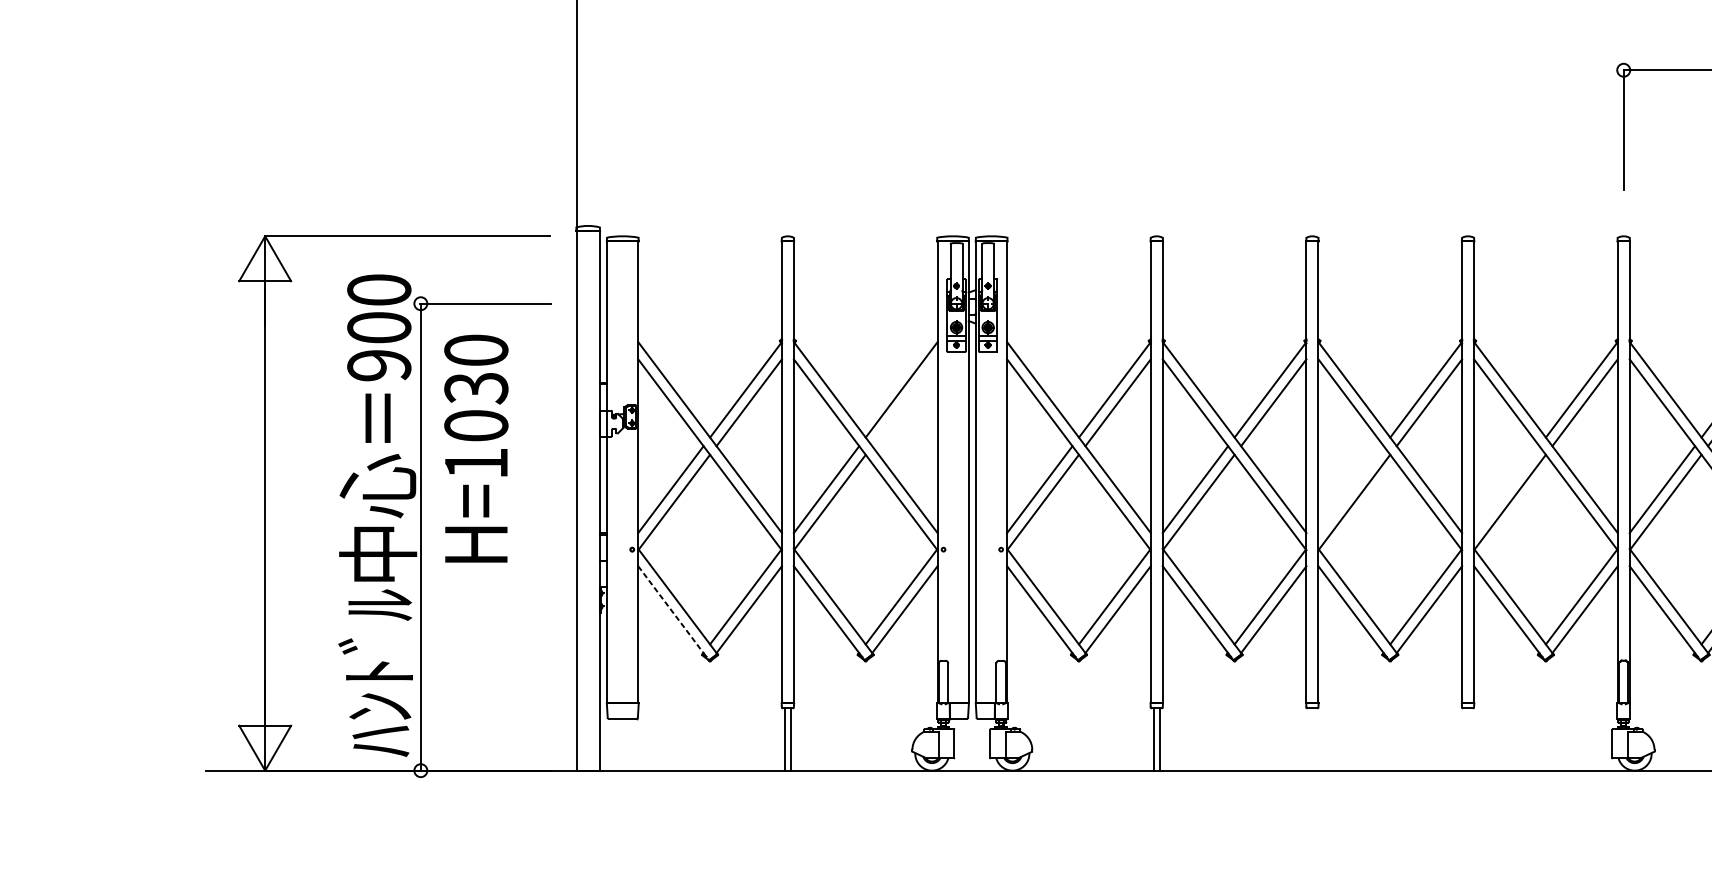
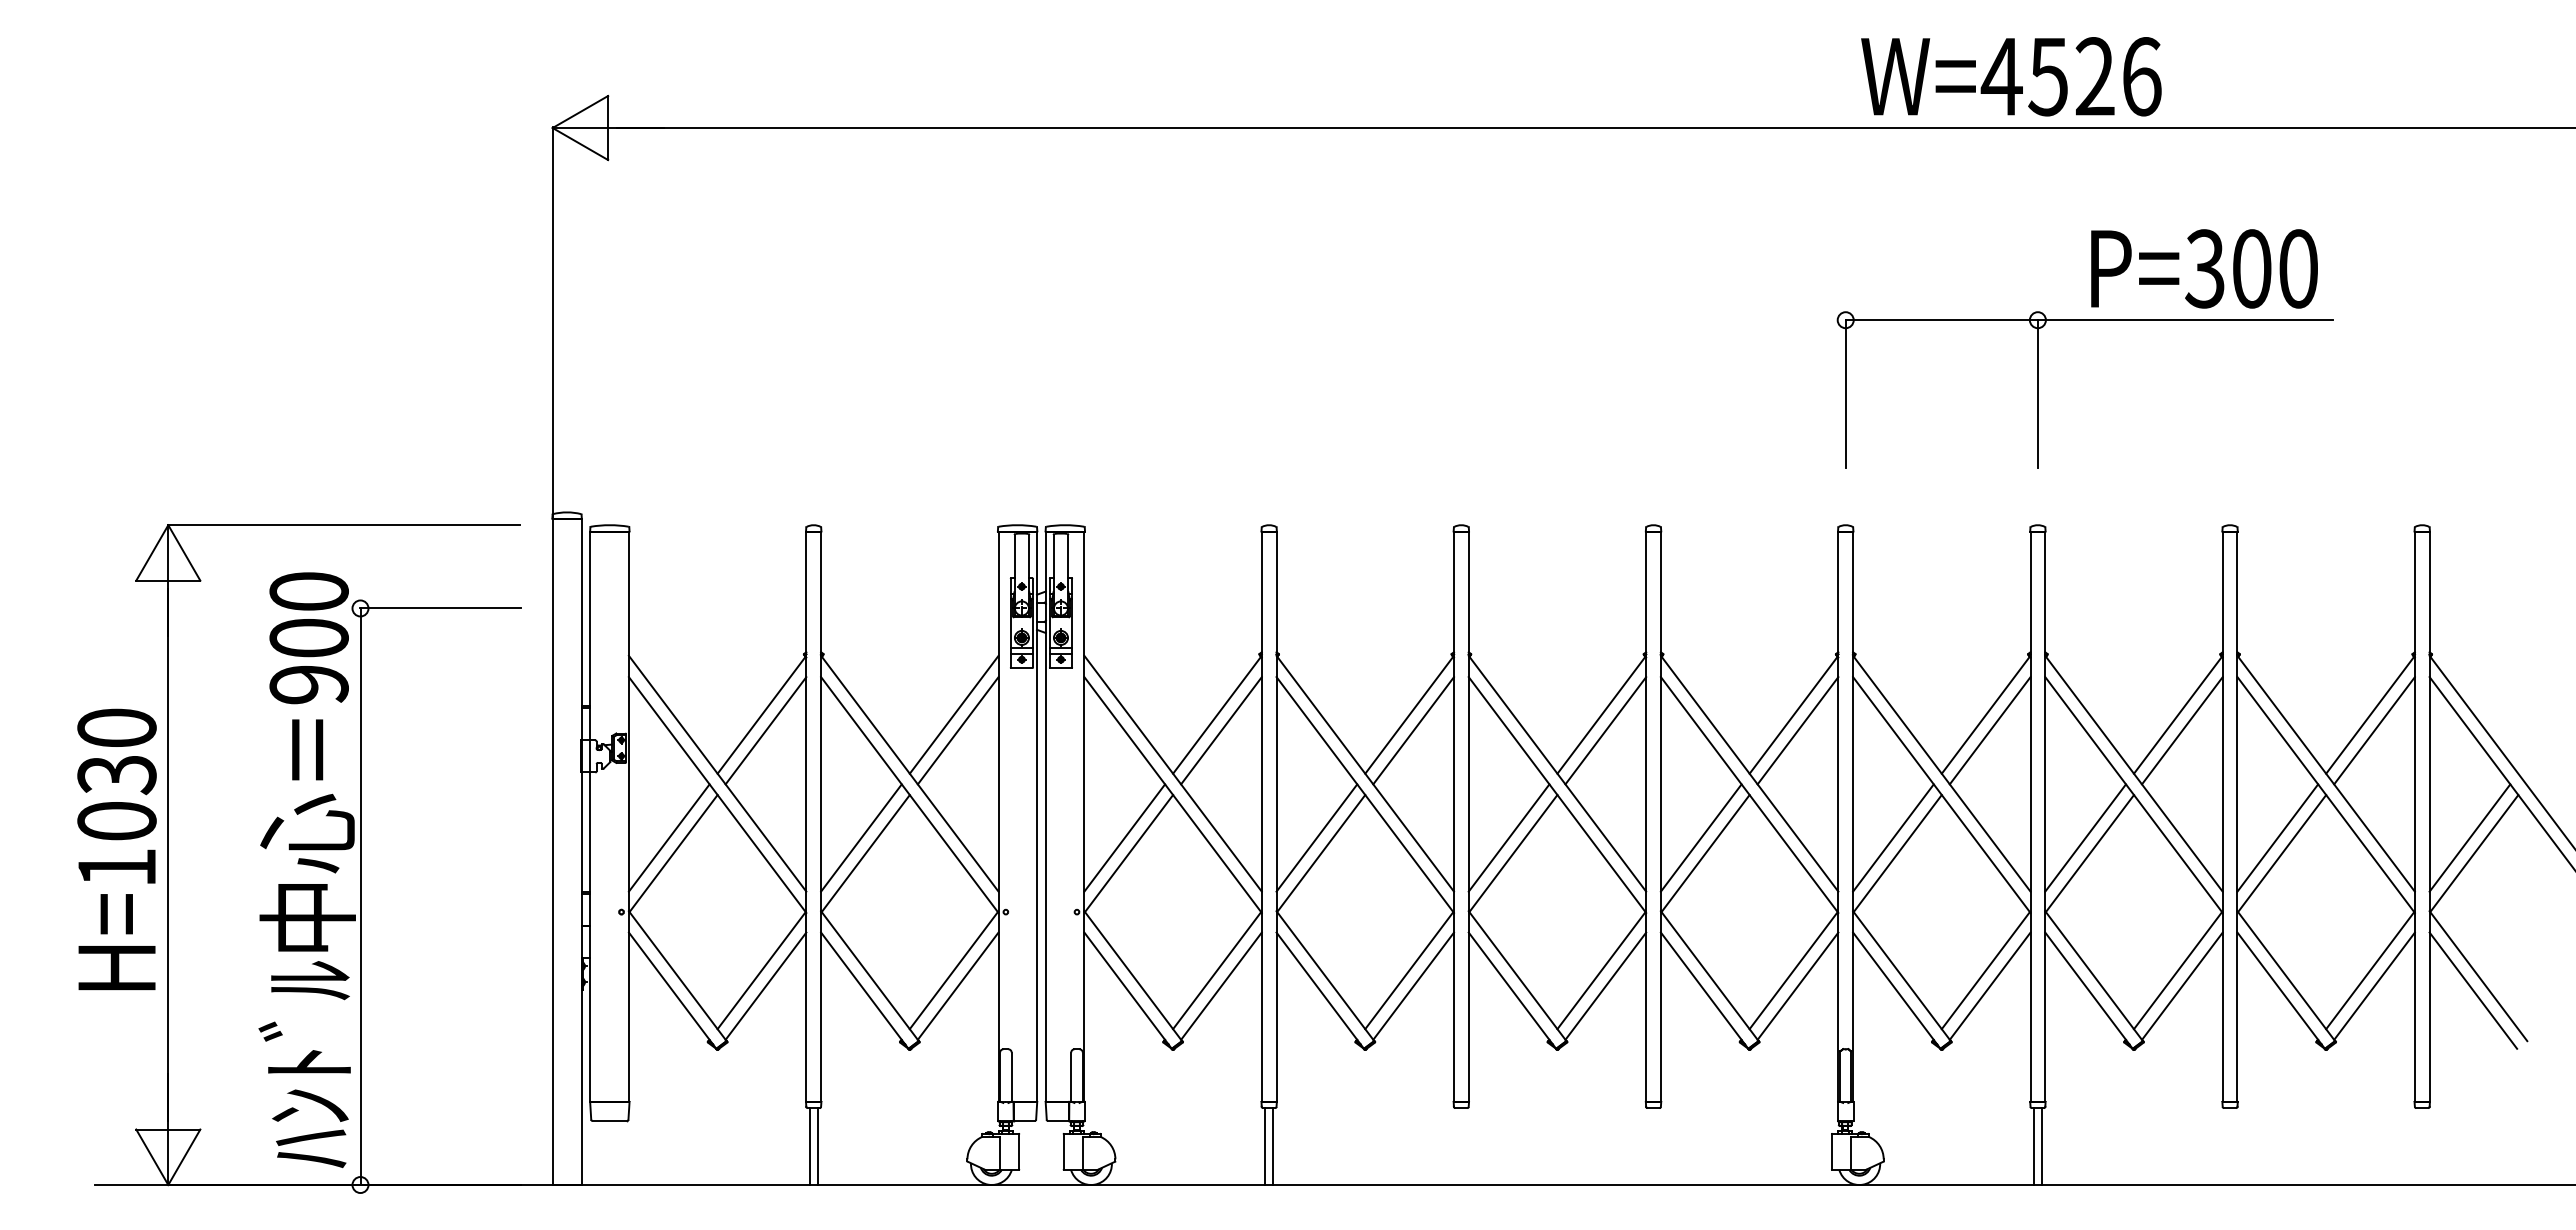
line: (904, 402) -> (957, 730), added
text: (475, 448) -> (116, 849), moved
line: (1350, 489) -> (1508, 837), added
line: (1506, 489) -> (1700, 837), added
line: (673, 613) -> (672, 990), dashed -> solid

